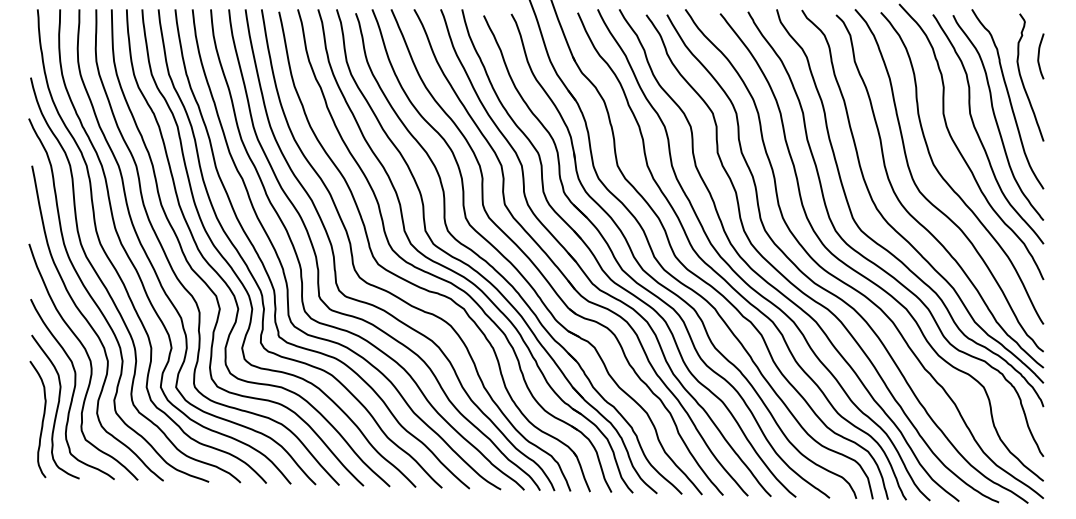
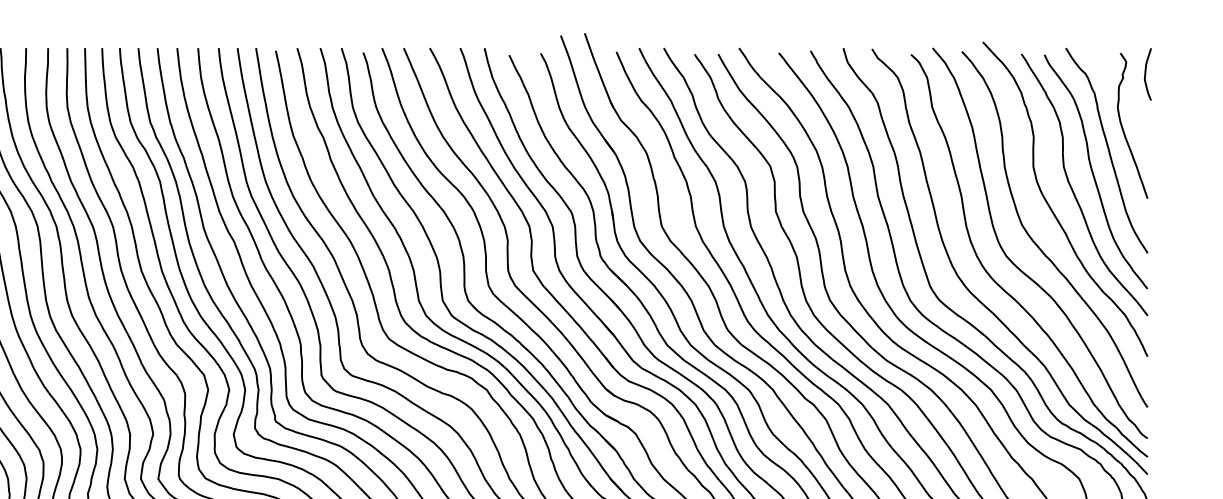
curve: (1039, 56) -> (1146, 74), moved

